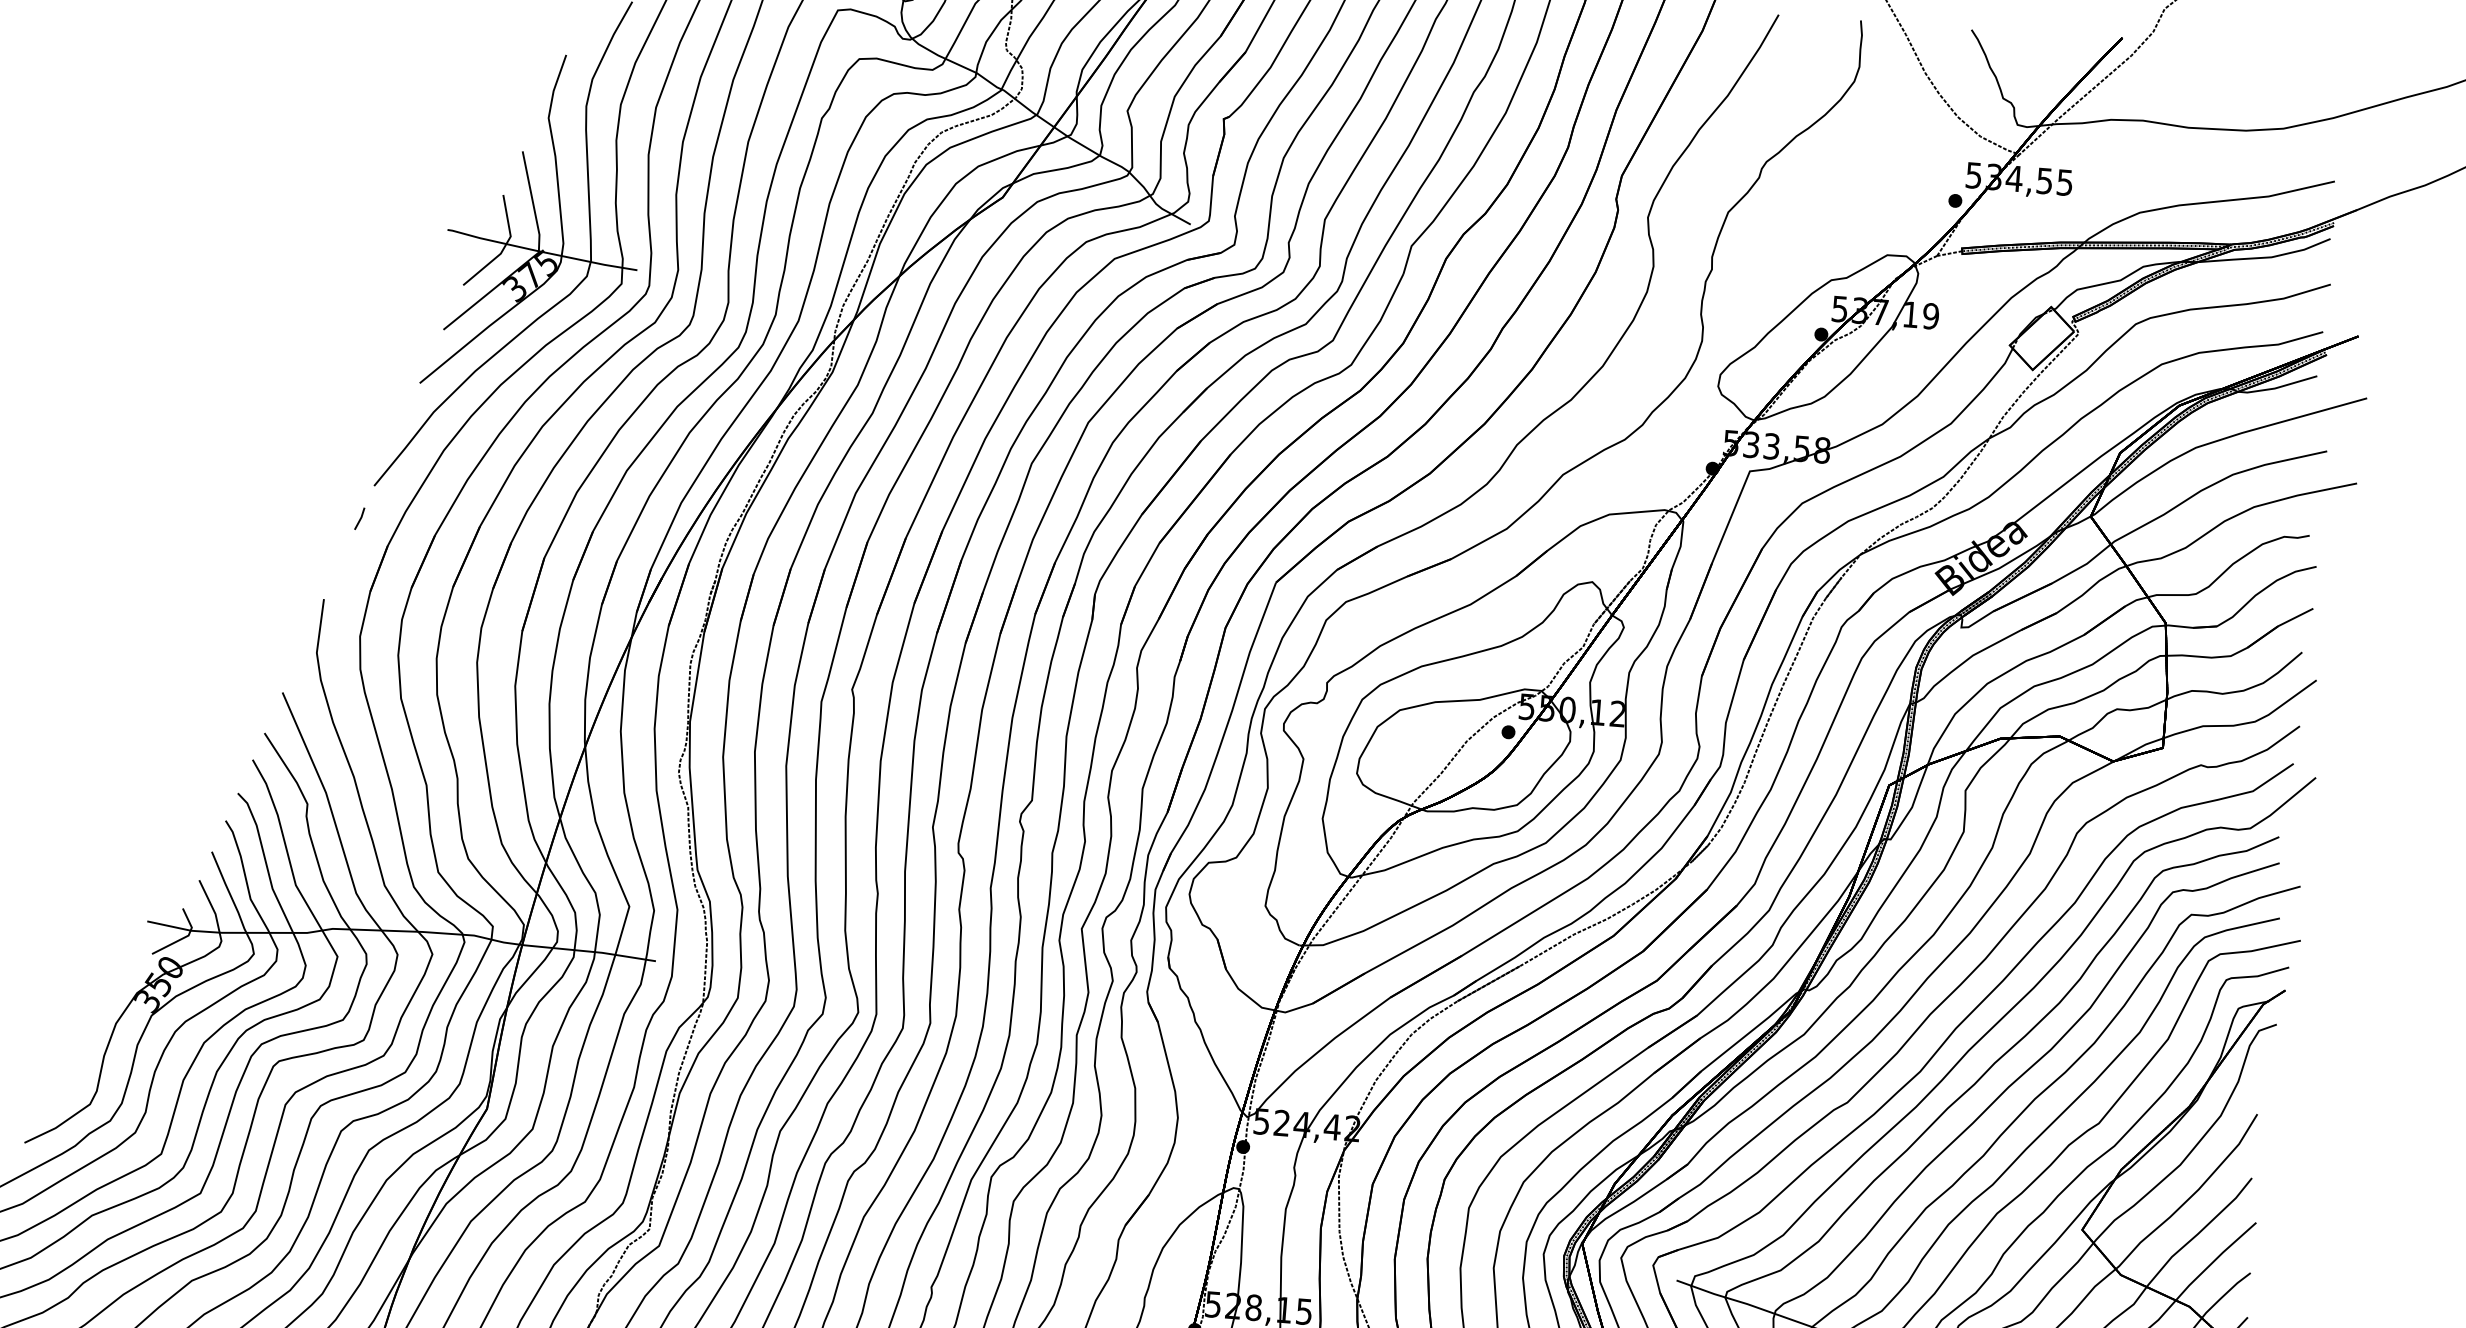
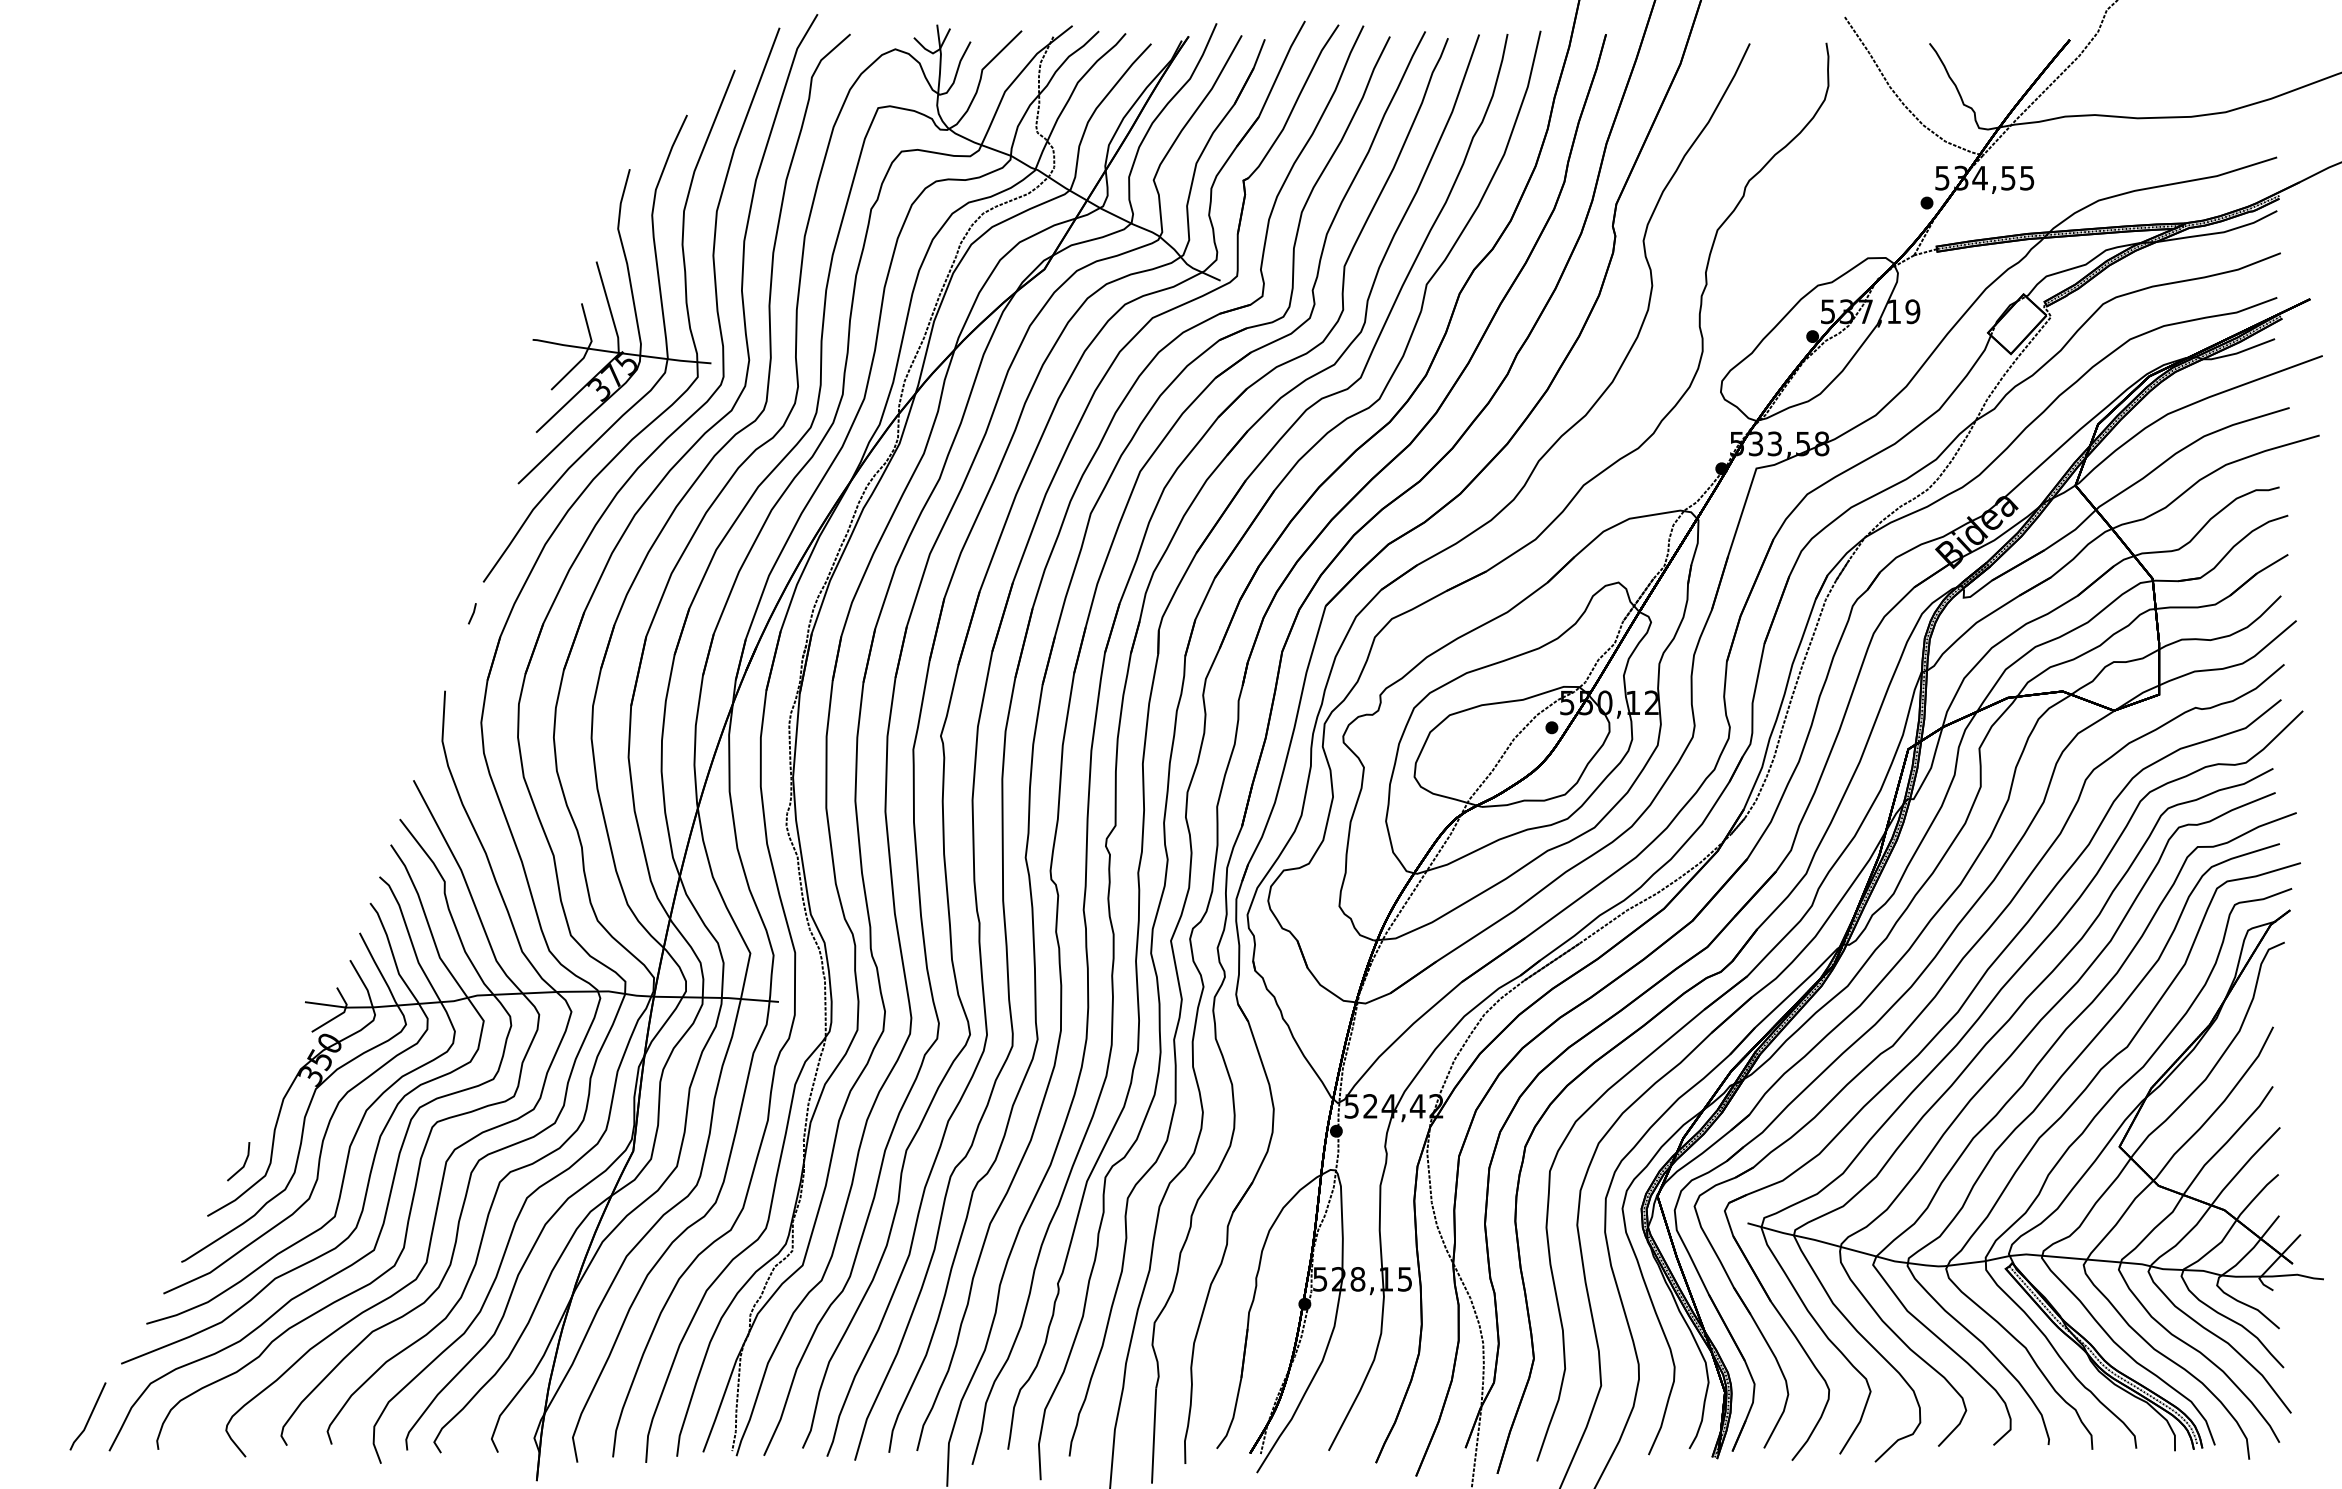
line: (67, 1090) -> (243, 1164), added

